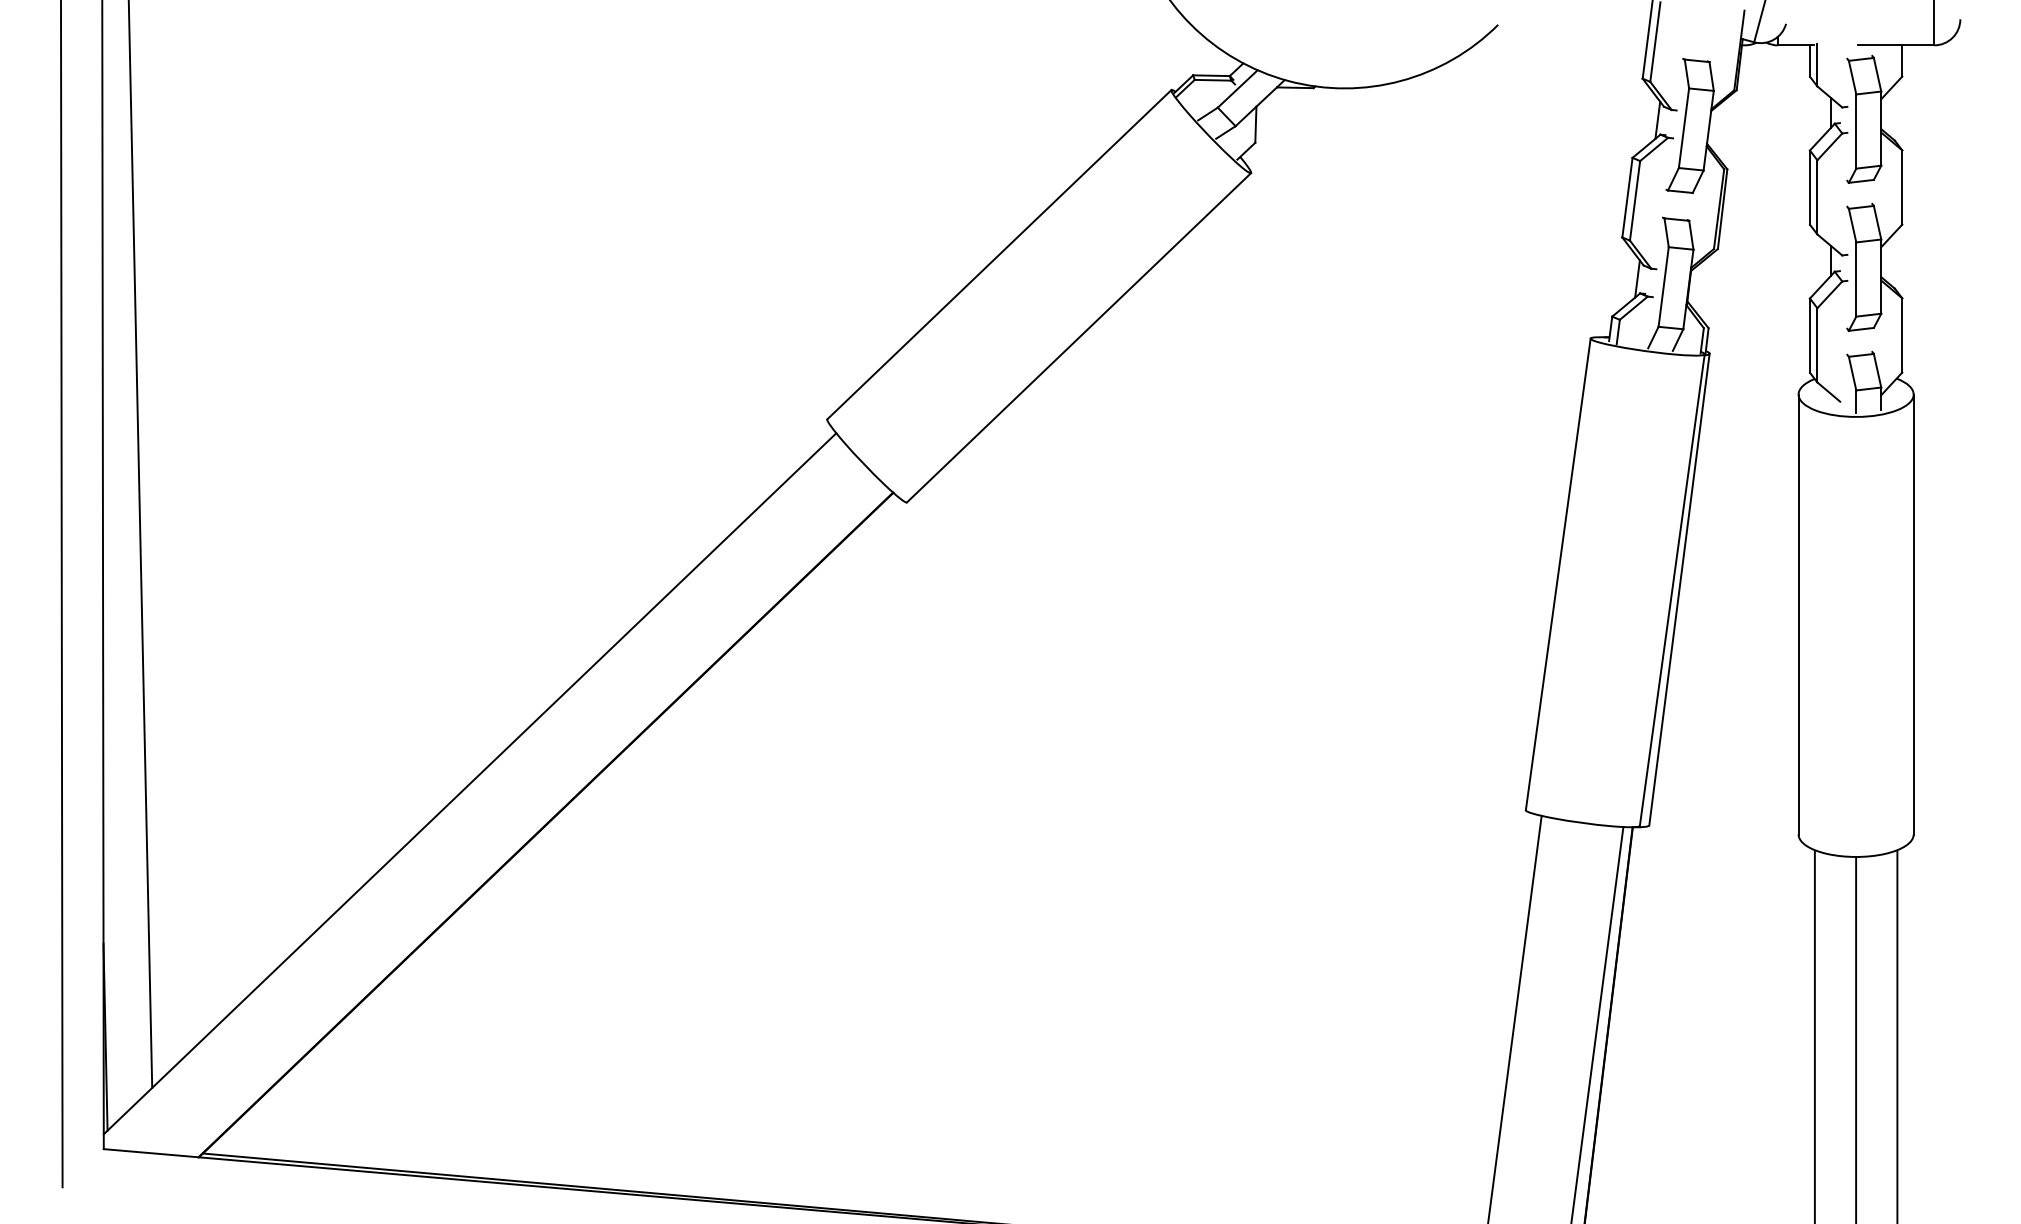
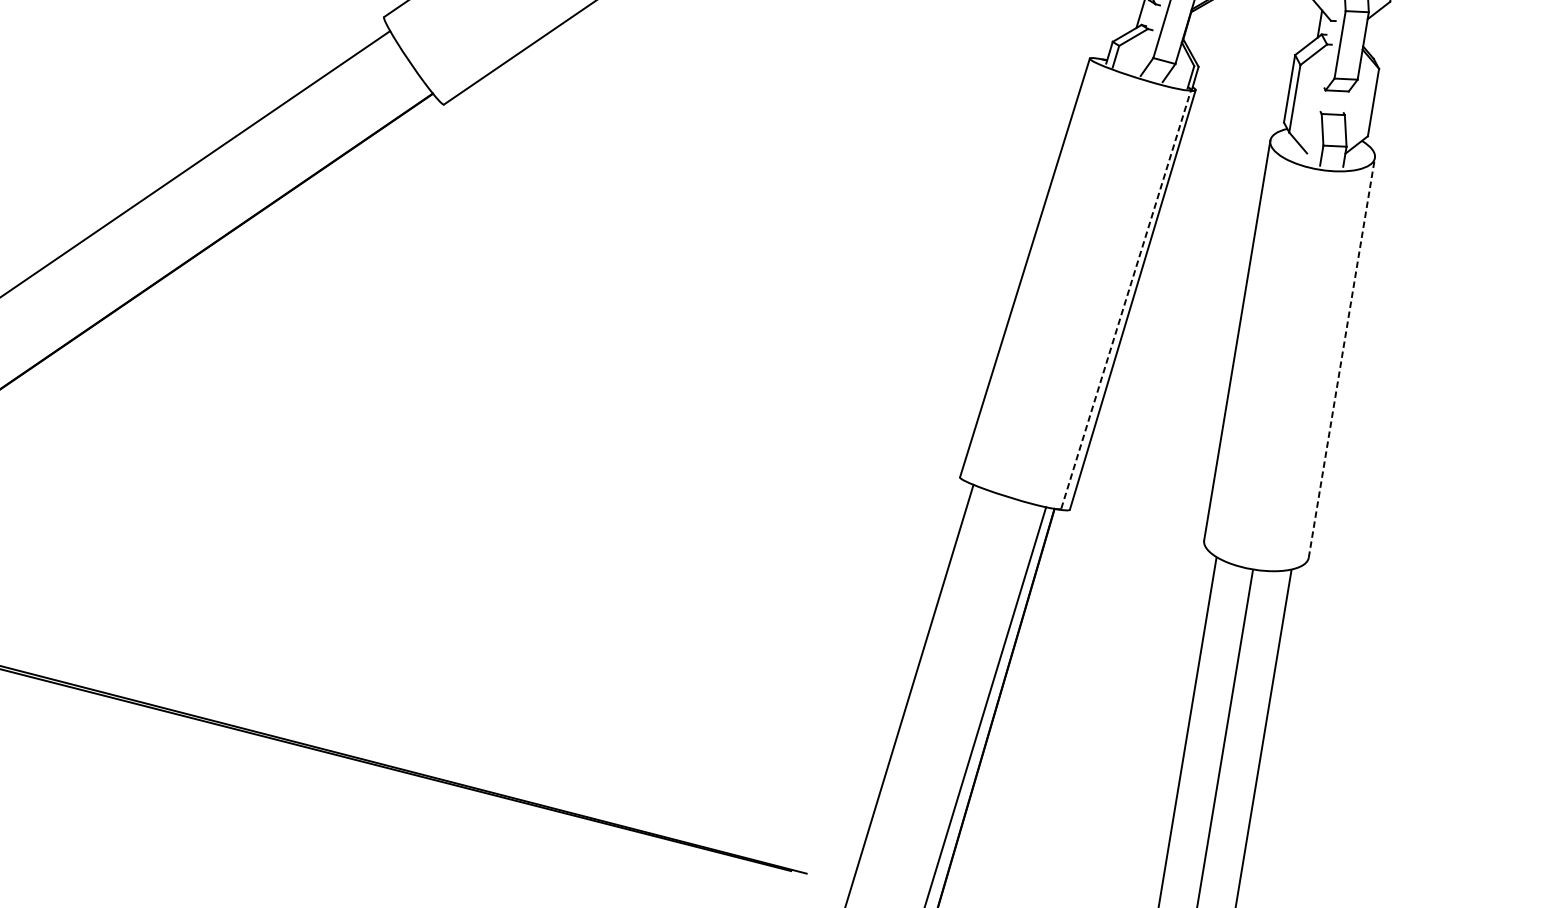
line: (1672, 590) -> (1126, 299), solid -> dashed
line: (1913, 614) -> (1341, 357), solid -> dashed

